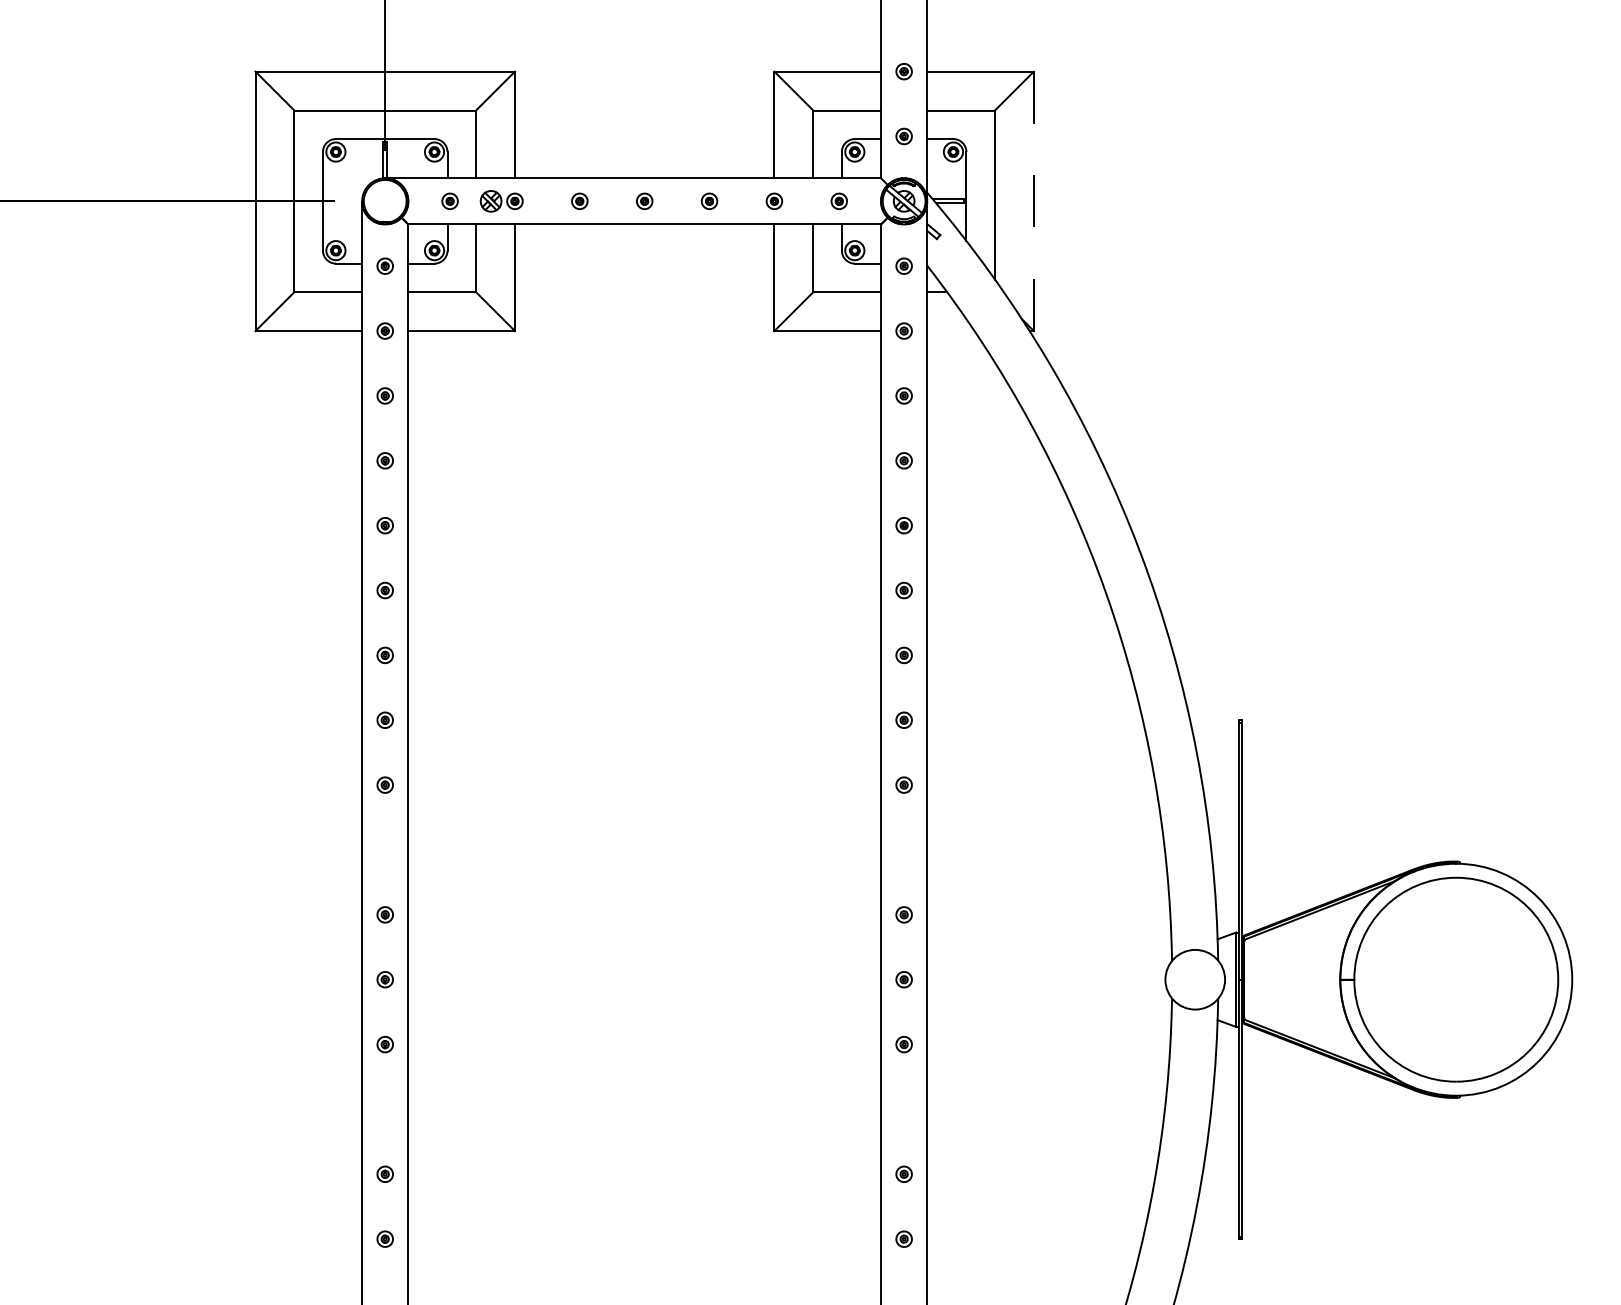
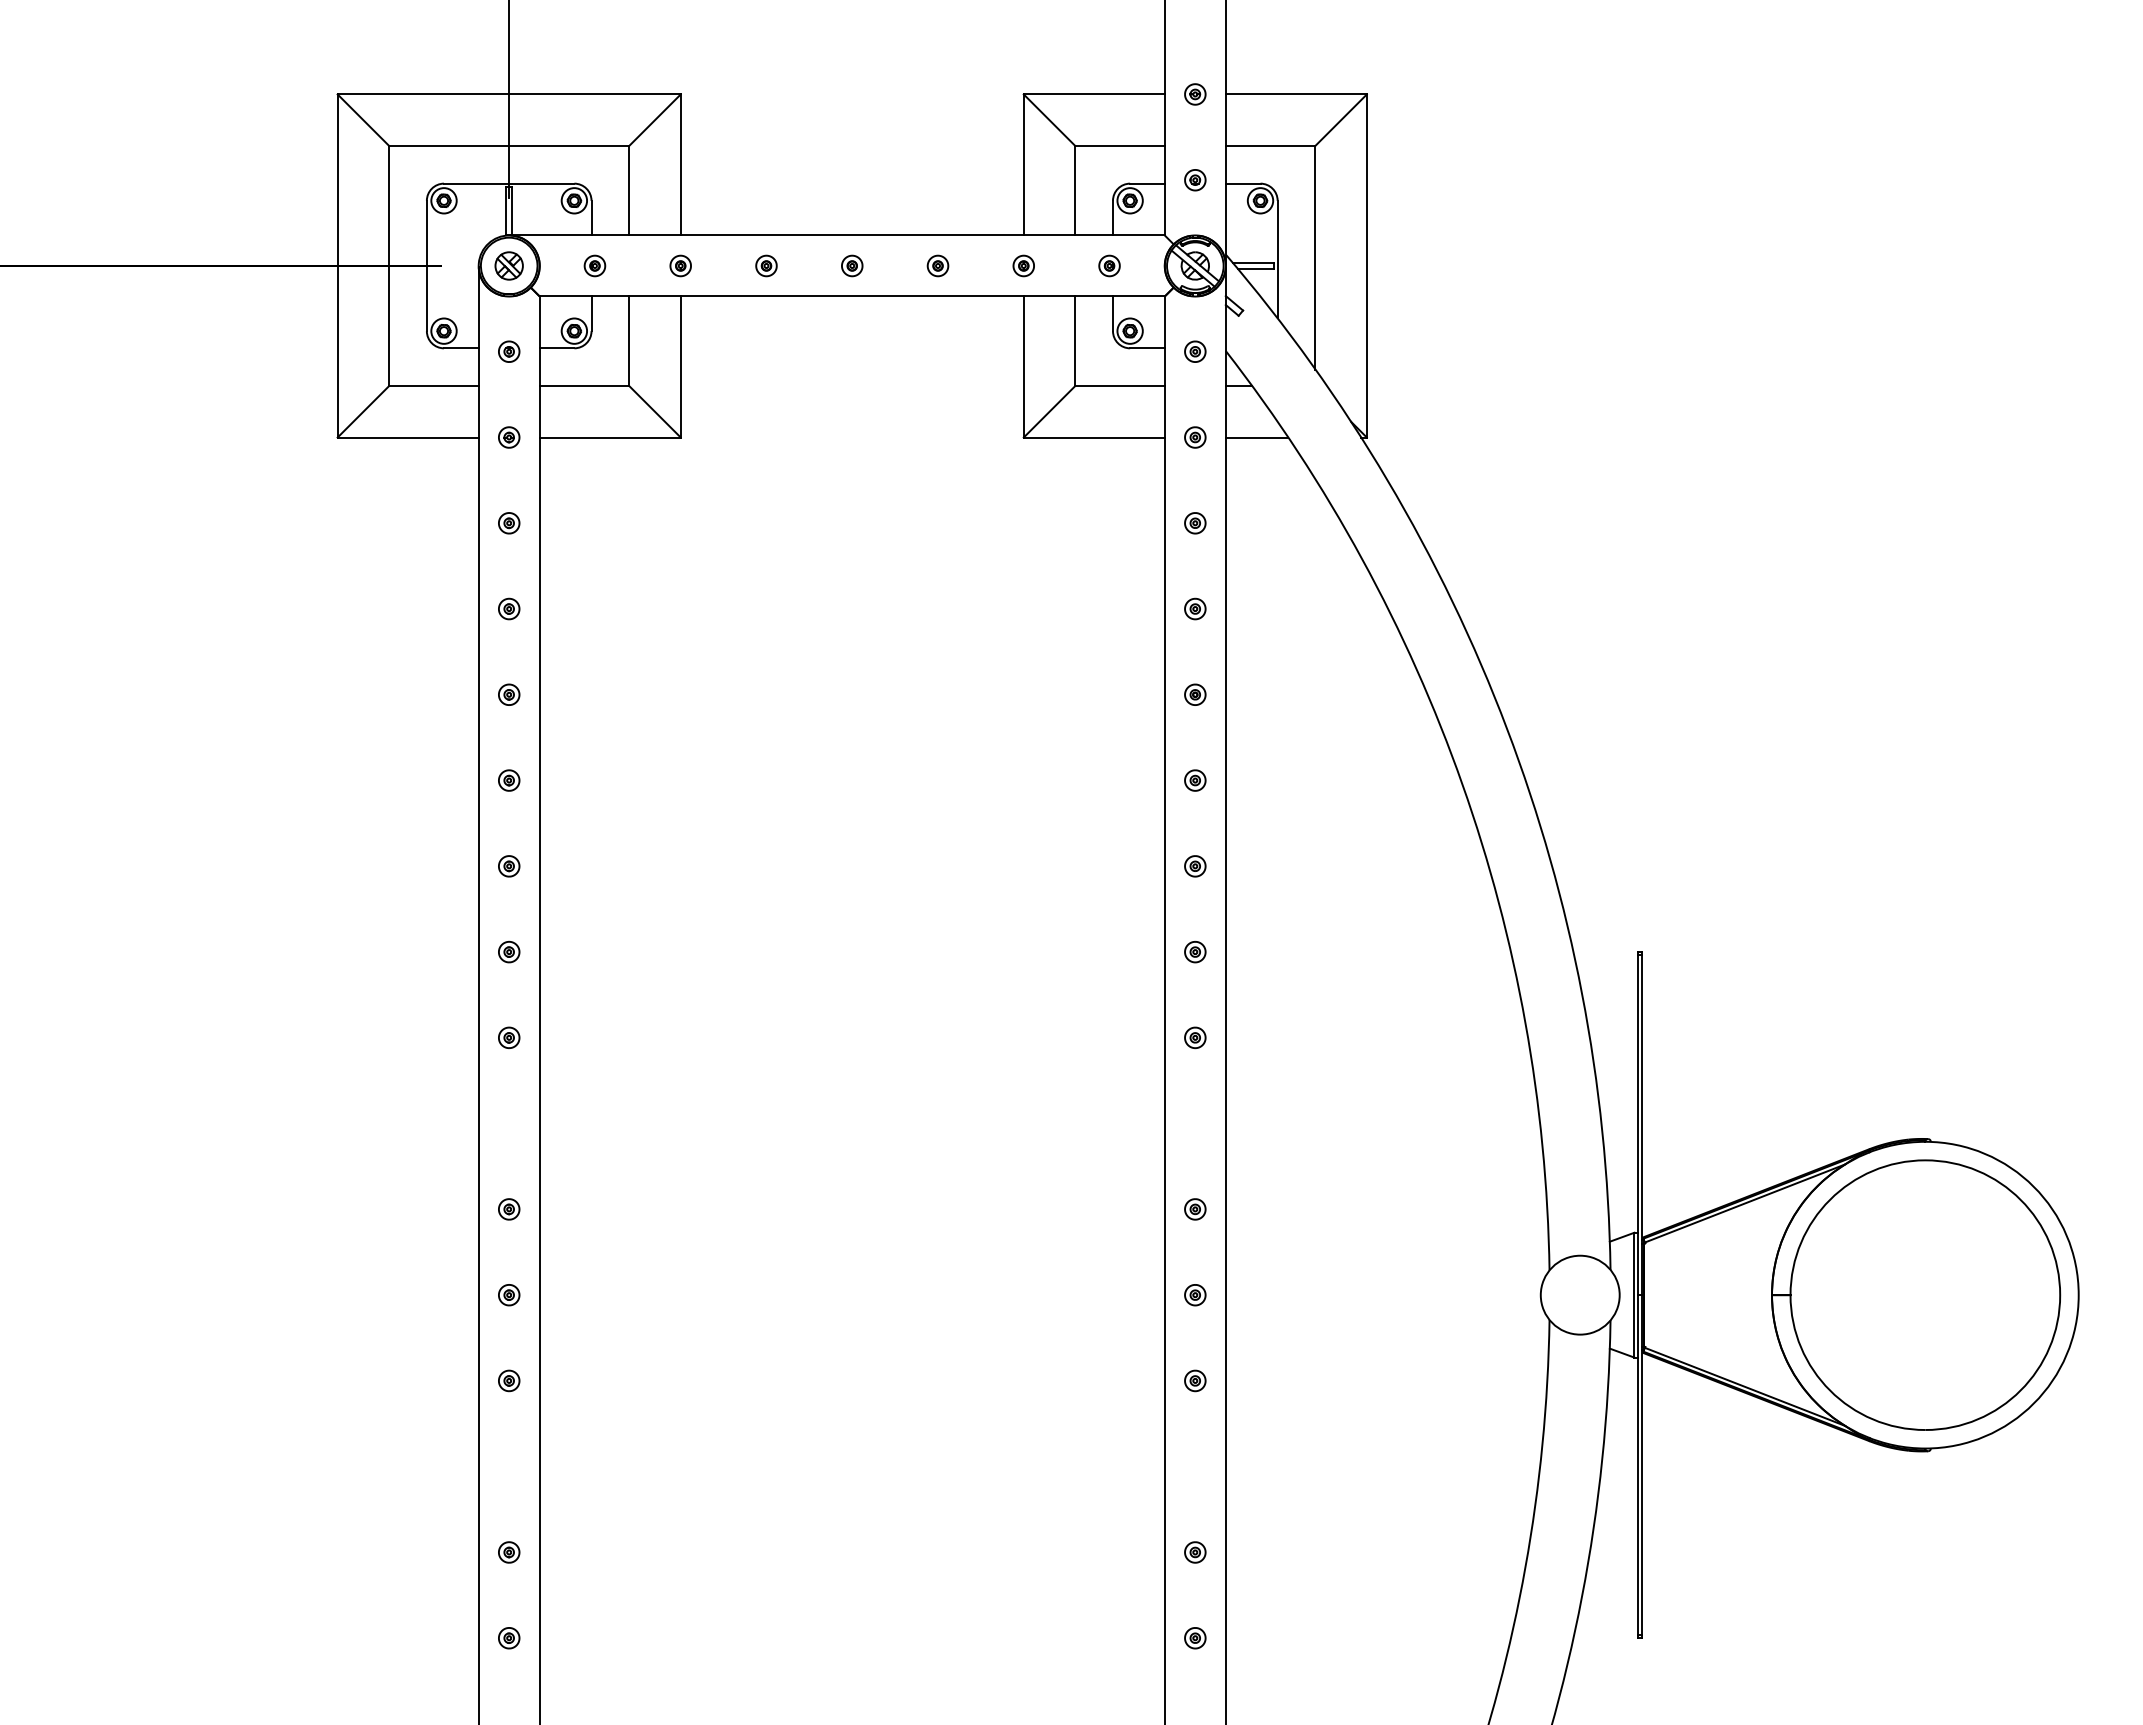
part: (490, 200) -> (508, 265), moved
line: (1033, 201) -> (1366, 266), dashed -> solid
line: (950, 331) -> (1256, 437), added

